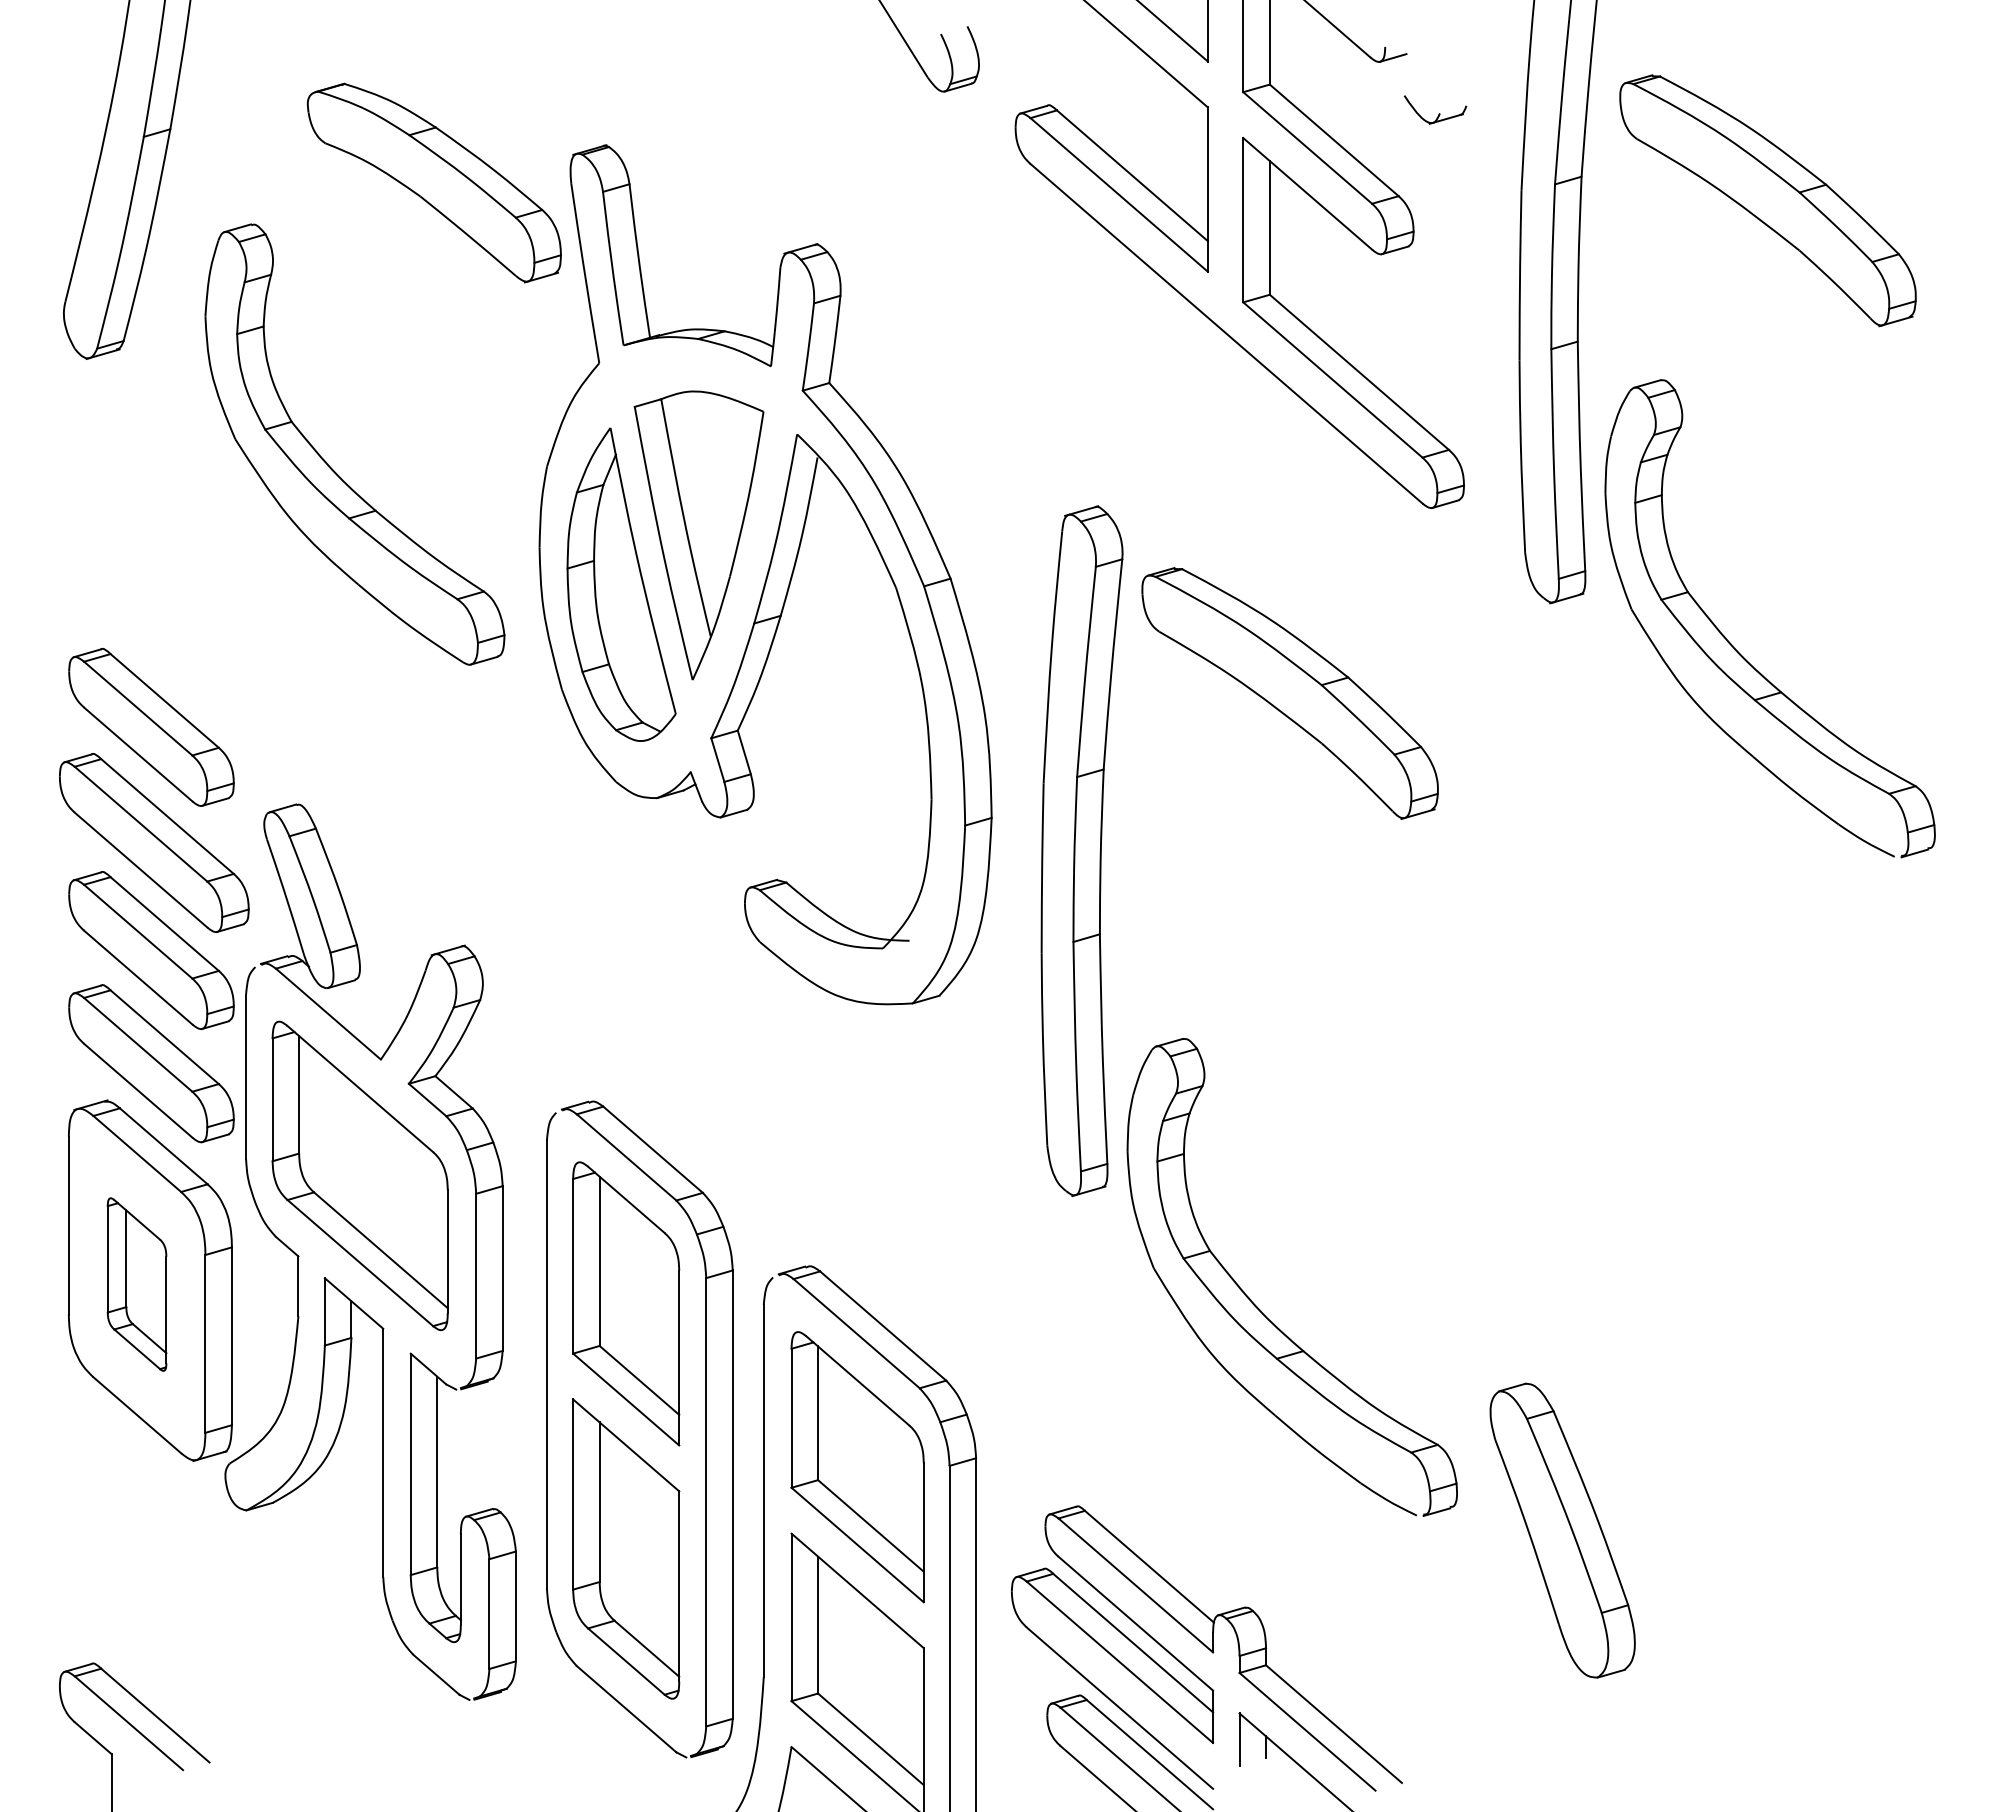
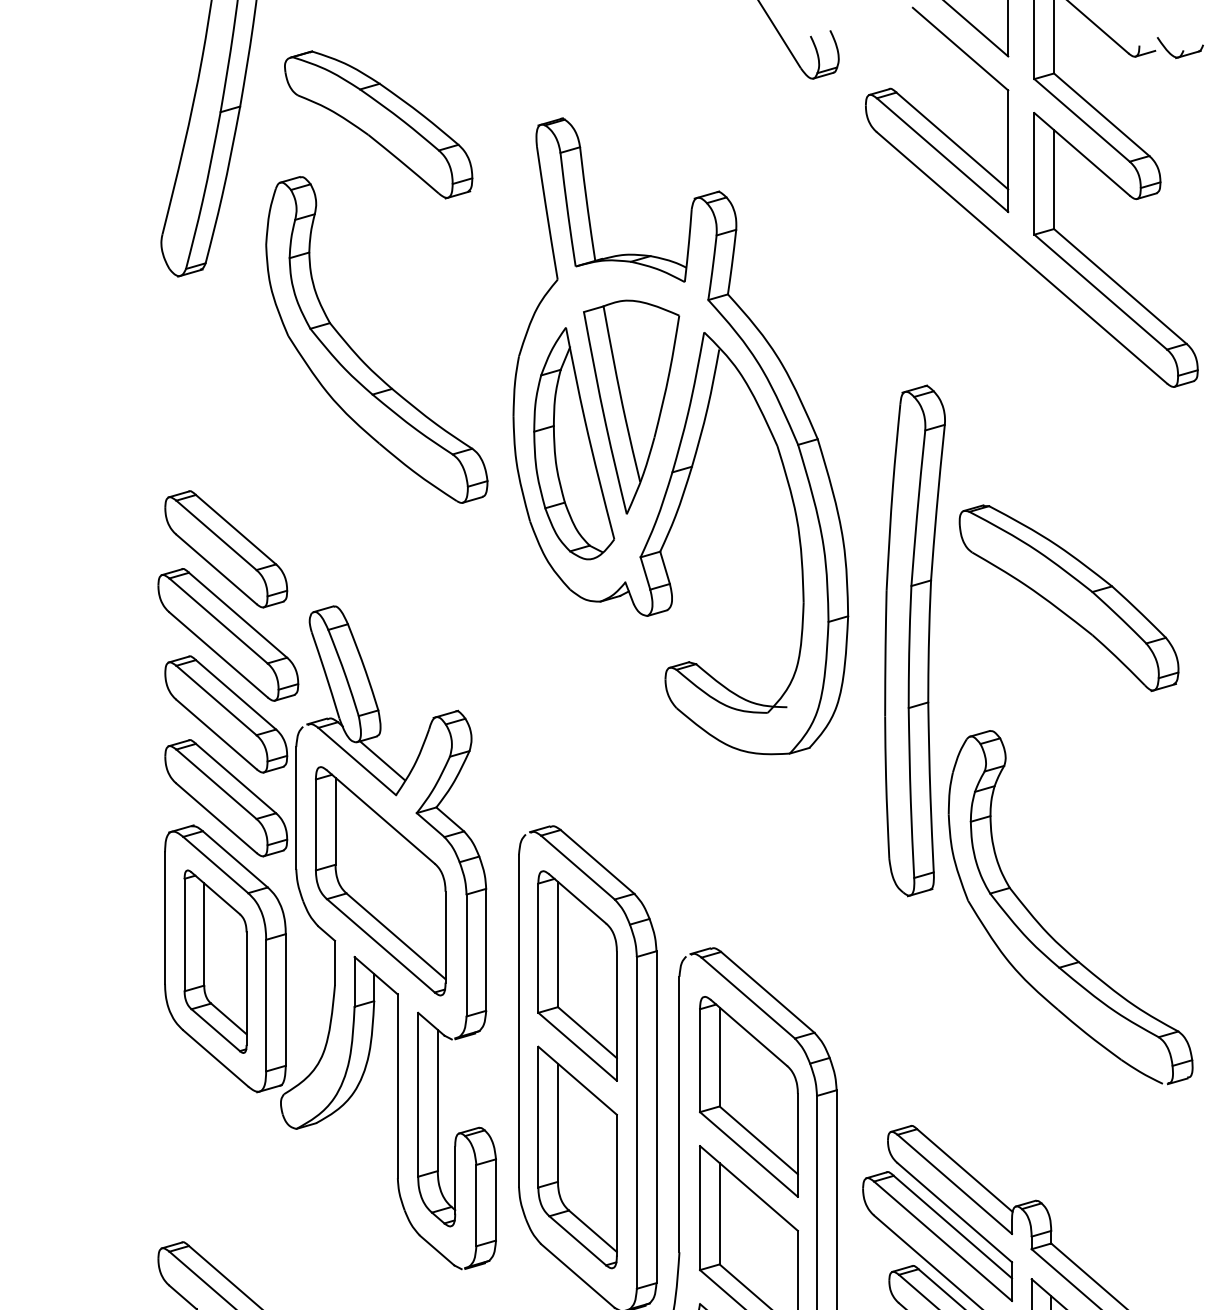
part: (1435, 109) -> (1180, 47), moved
part: (433, 182) -> (377, 124), moved
part: (1289, 693) -> (1068, 598), moved
line: (362, 1012) -> (382, 760), added
part: (136, 1284) -> (215, 961), size x1.43
part: (1259, 1308) -> (1046, 930), moved

